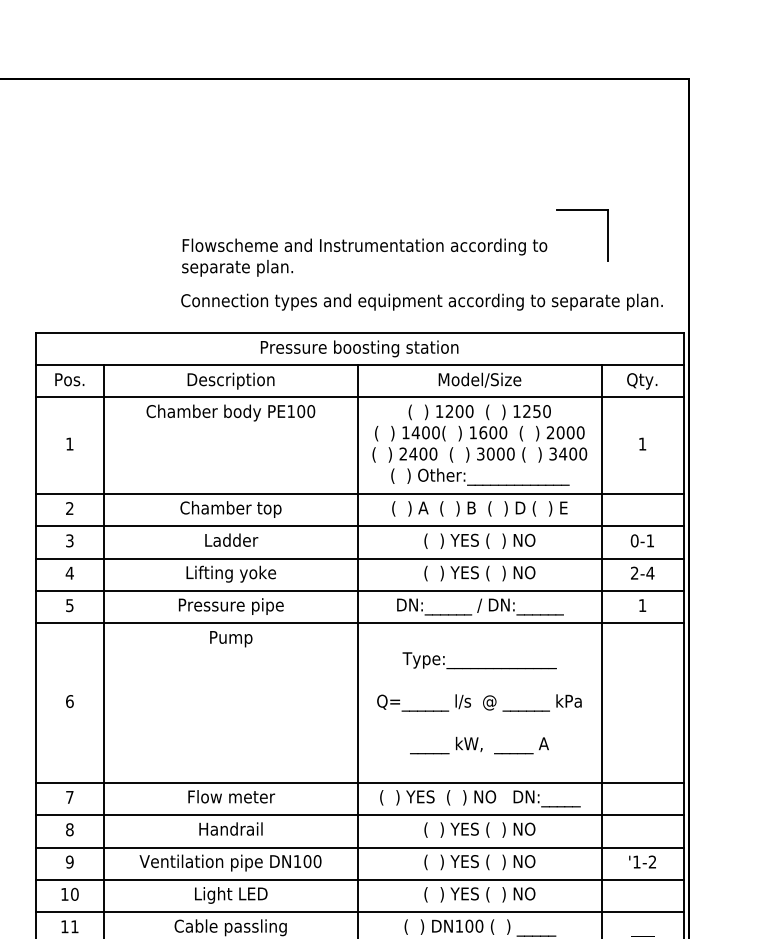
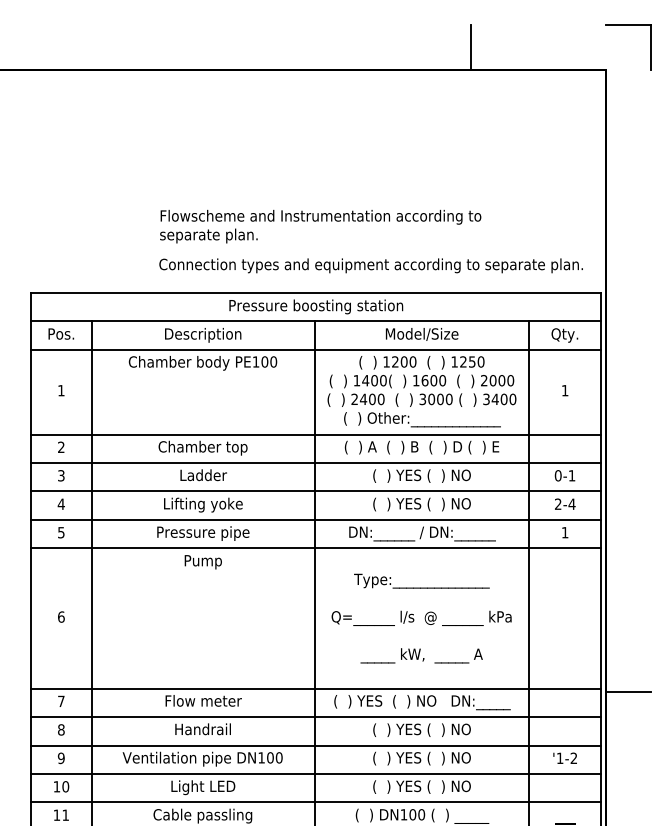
line: (536, 52) -> (471, 46), added
part: (582, 210) -> (628, 25), moved
line: (714, 786) -> (628, 691), added

